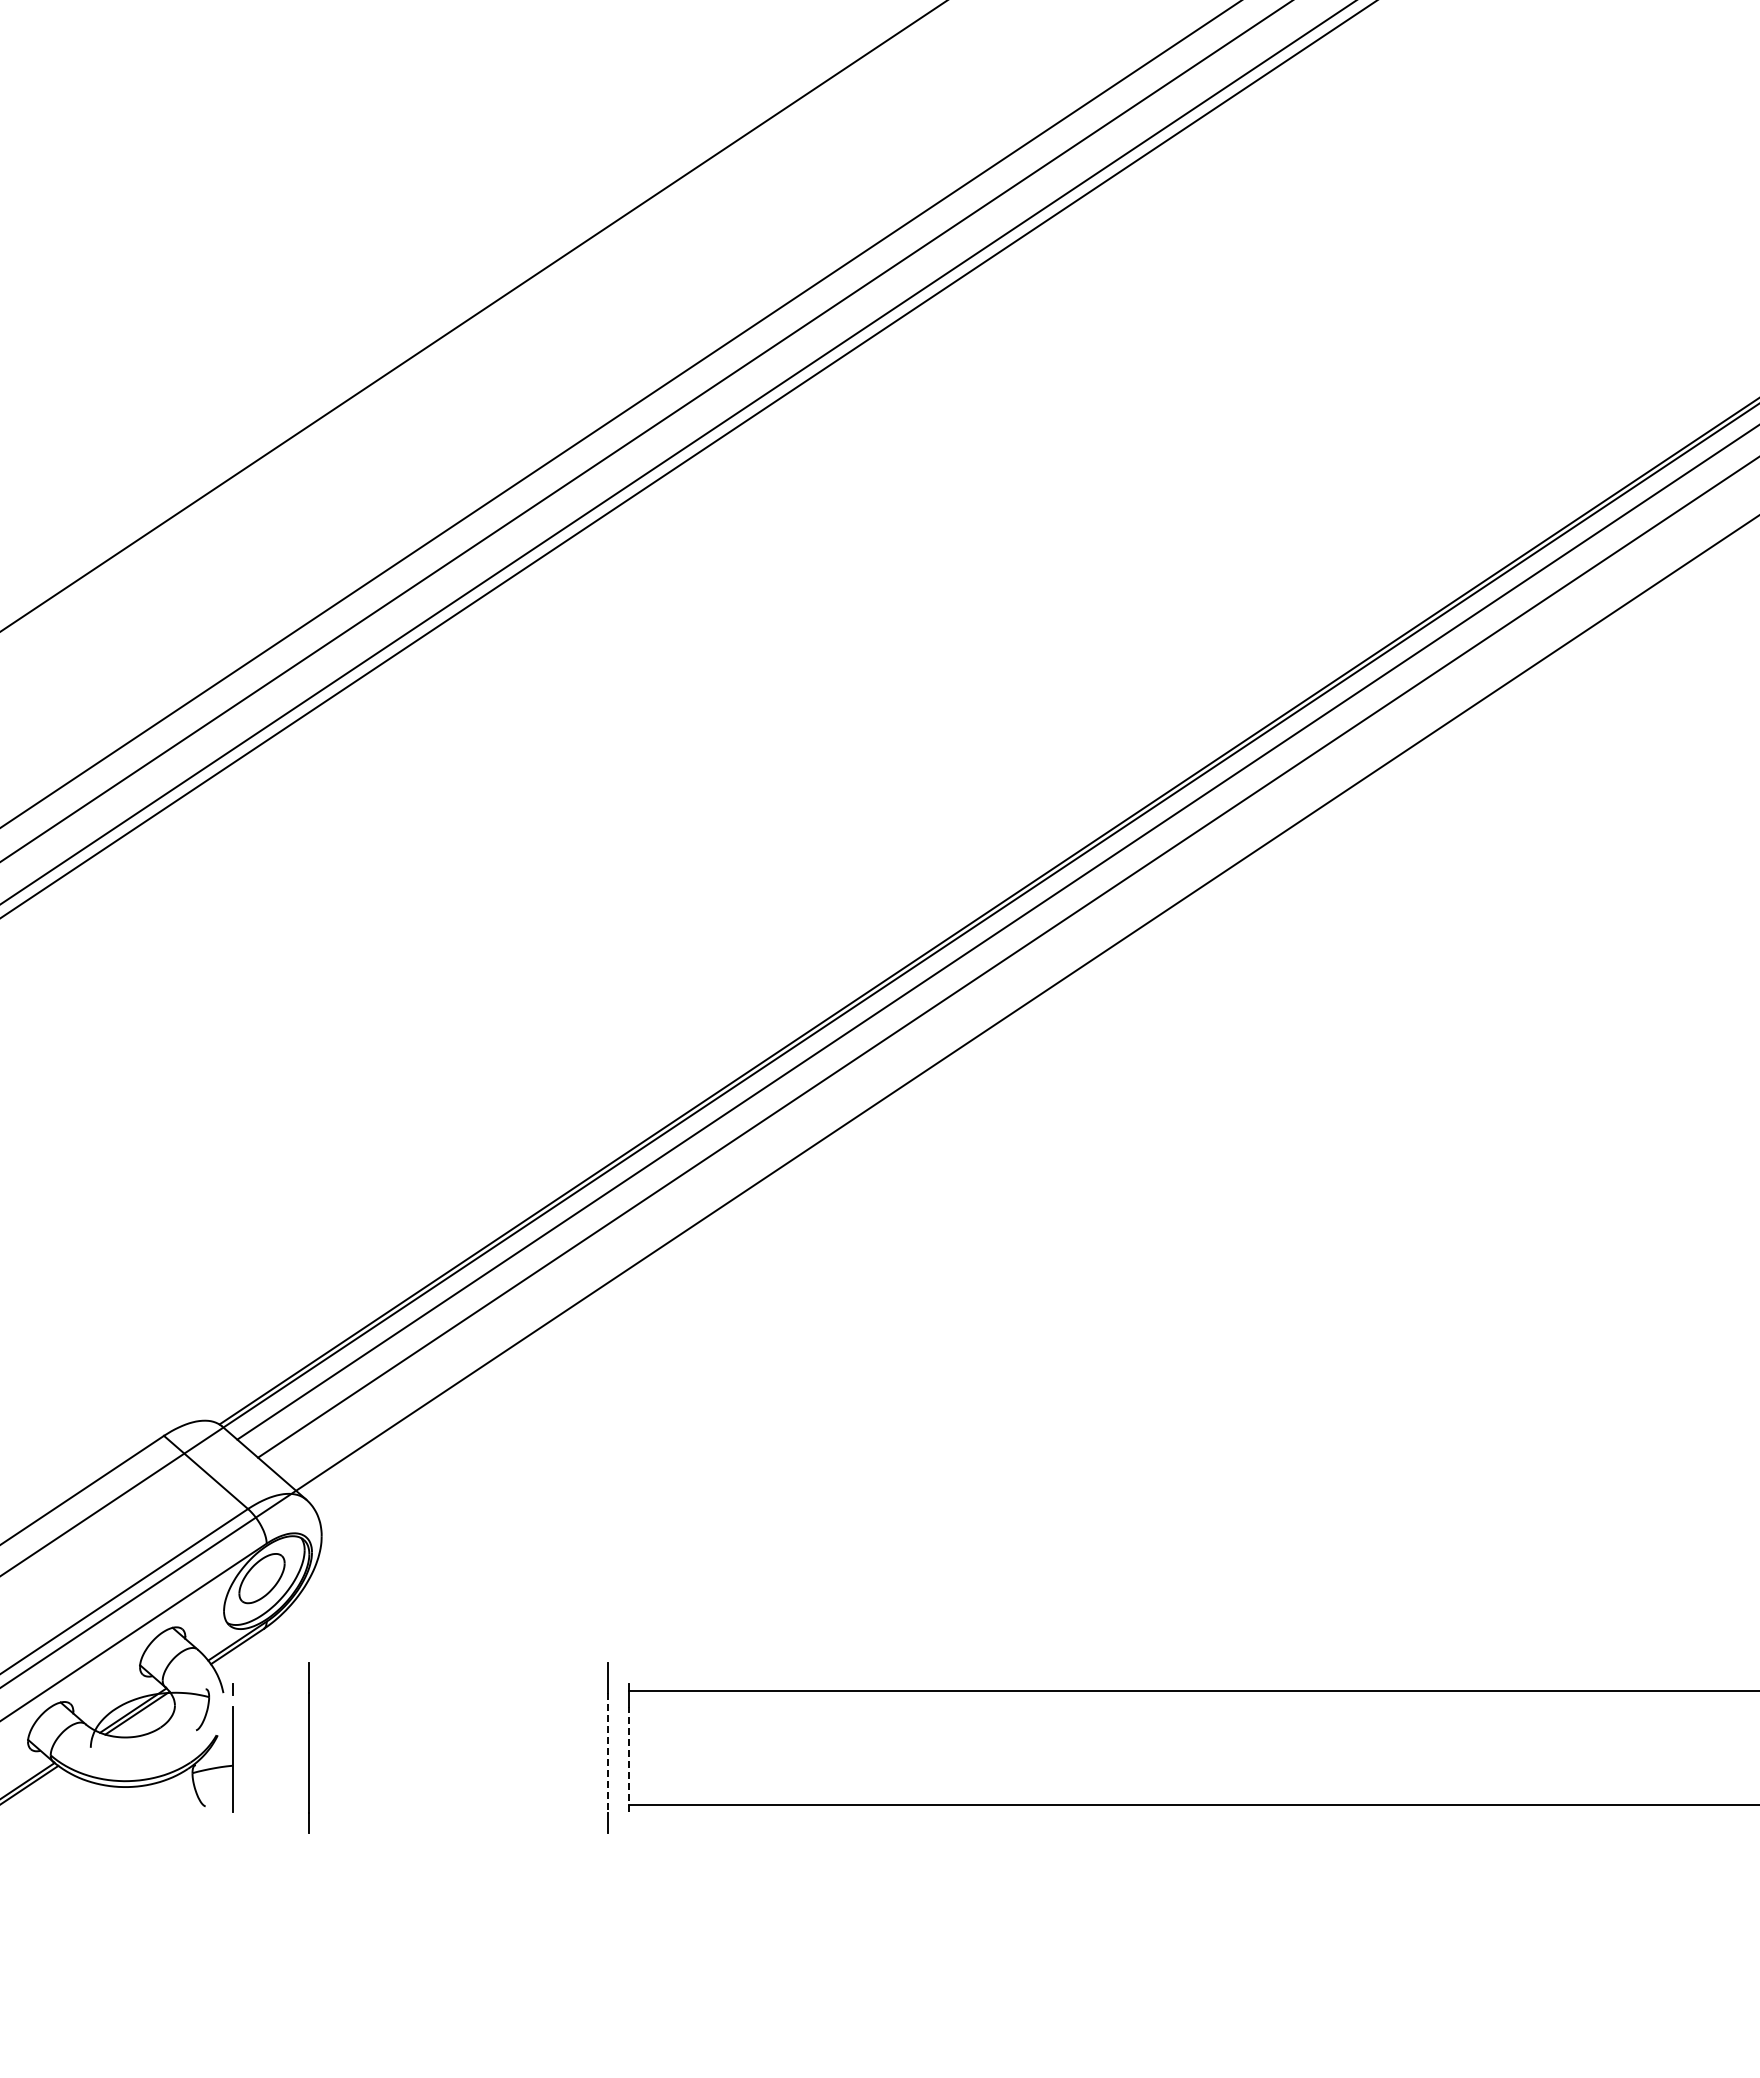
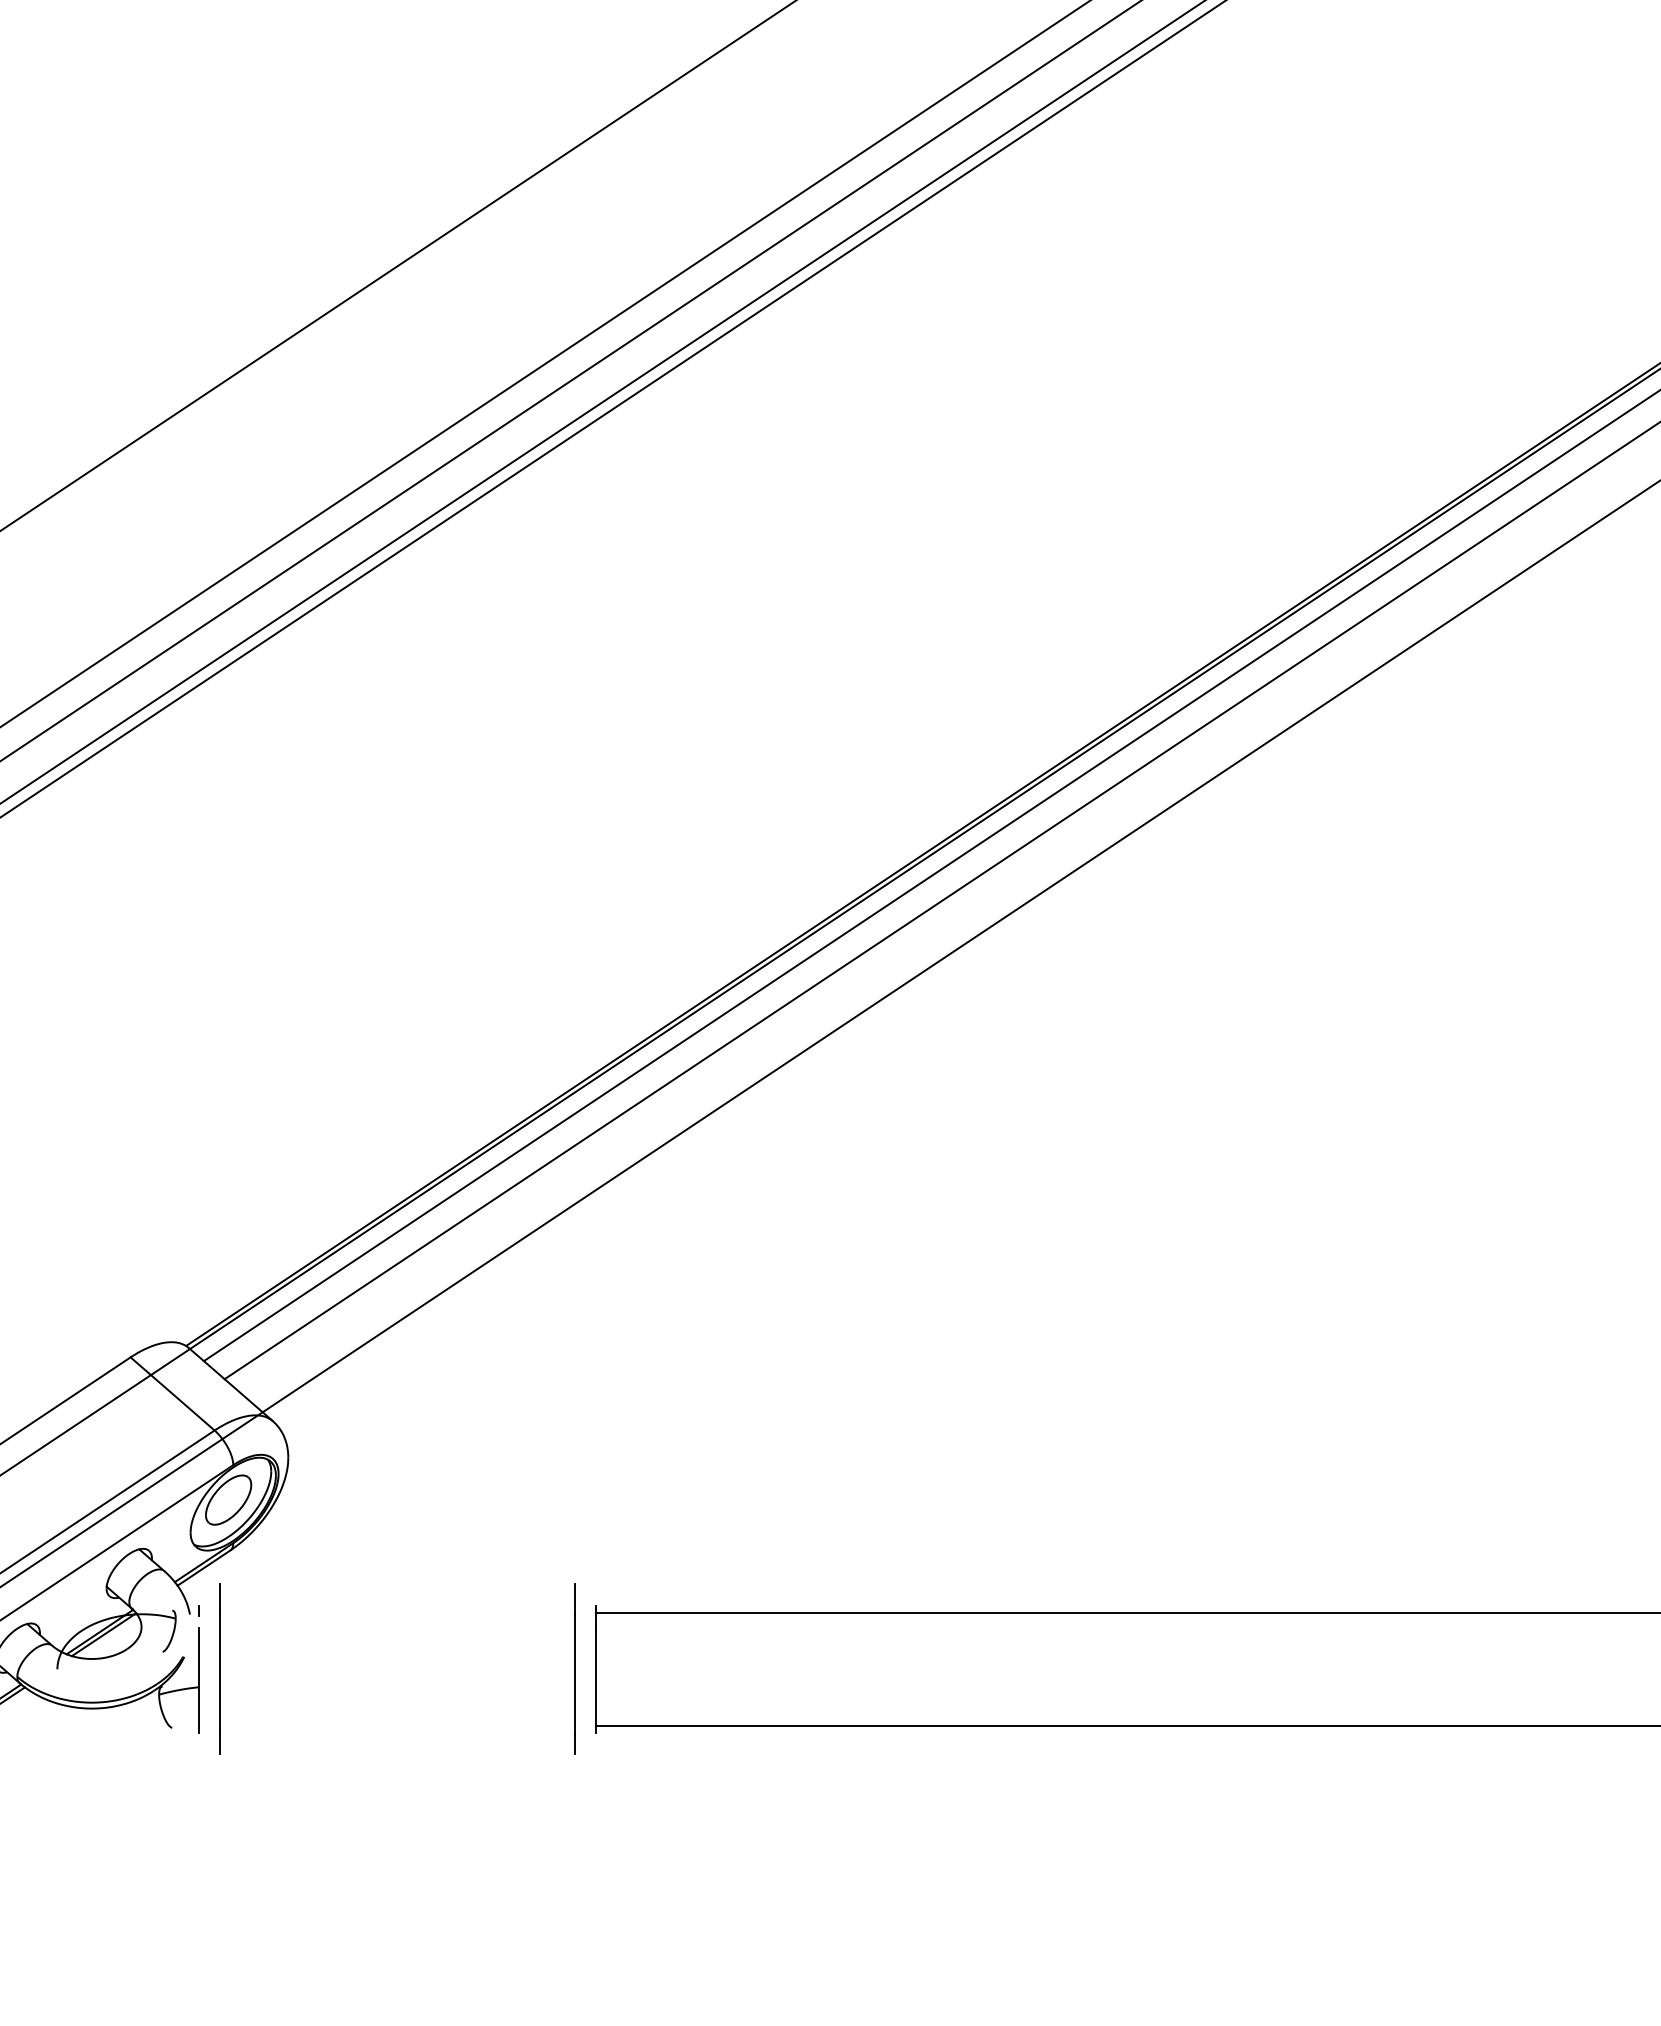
line: (308, 1747) -> (220, 1669), moved
line: (608, 1752) -> (575, 1674), dashed -> solid
line: (629, 1759) -> (596, 1681), dashed -> solid

